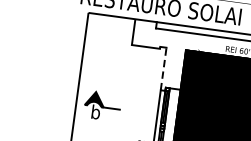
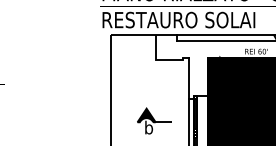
line: (164, 69) -> (189, 78), dashed -> solid
part: (102, 105) -> (154, 120), moved

